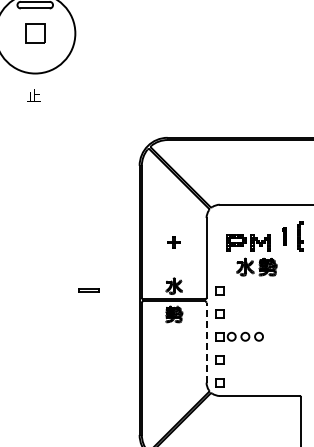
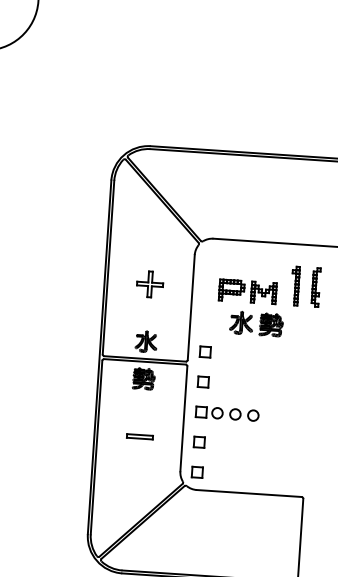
part: (284, 236) -> (295, 286), size x1.67
part: (173, 242) -> (149, 284), size x1.67
line: (88, 289) -> (139, 435), moved
line: (206, 342) -> (183, 418), dashed -> solid

